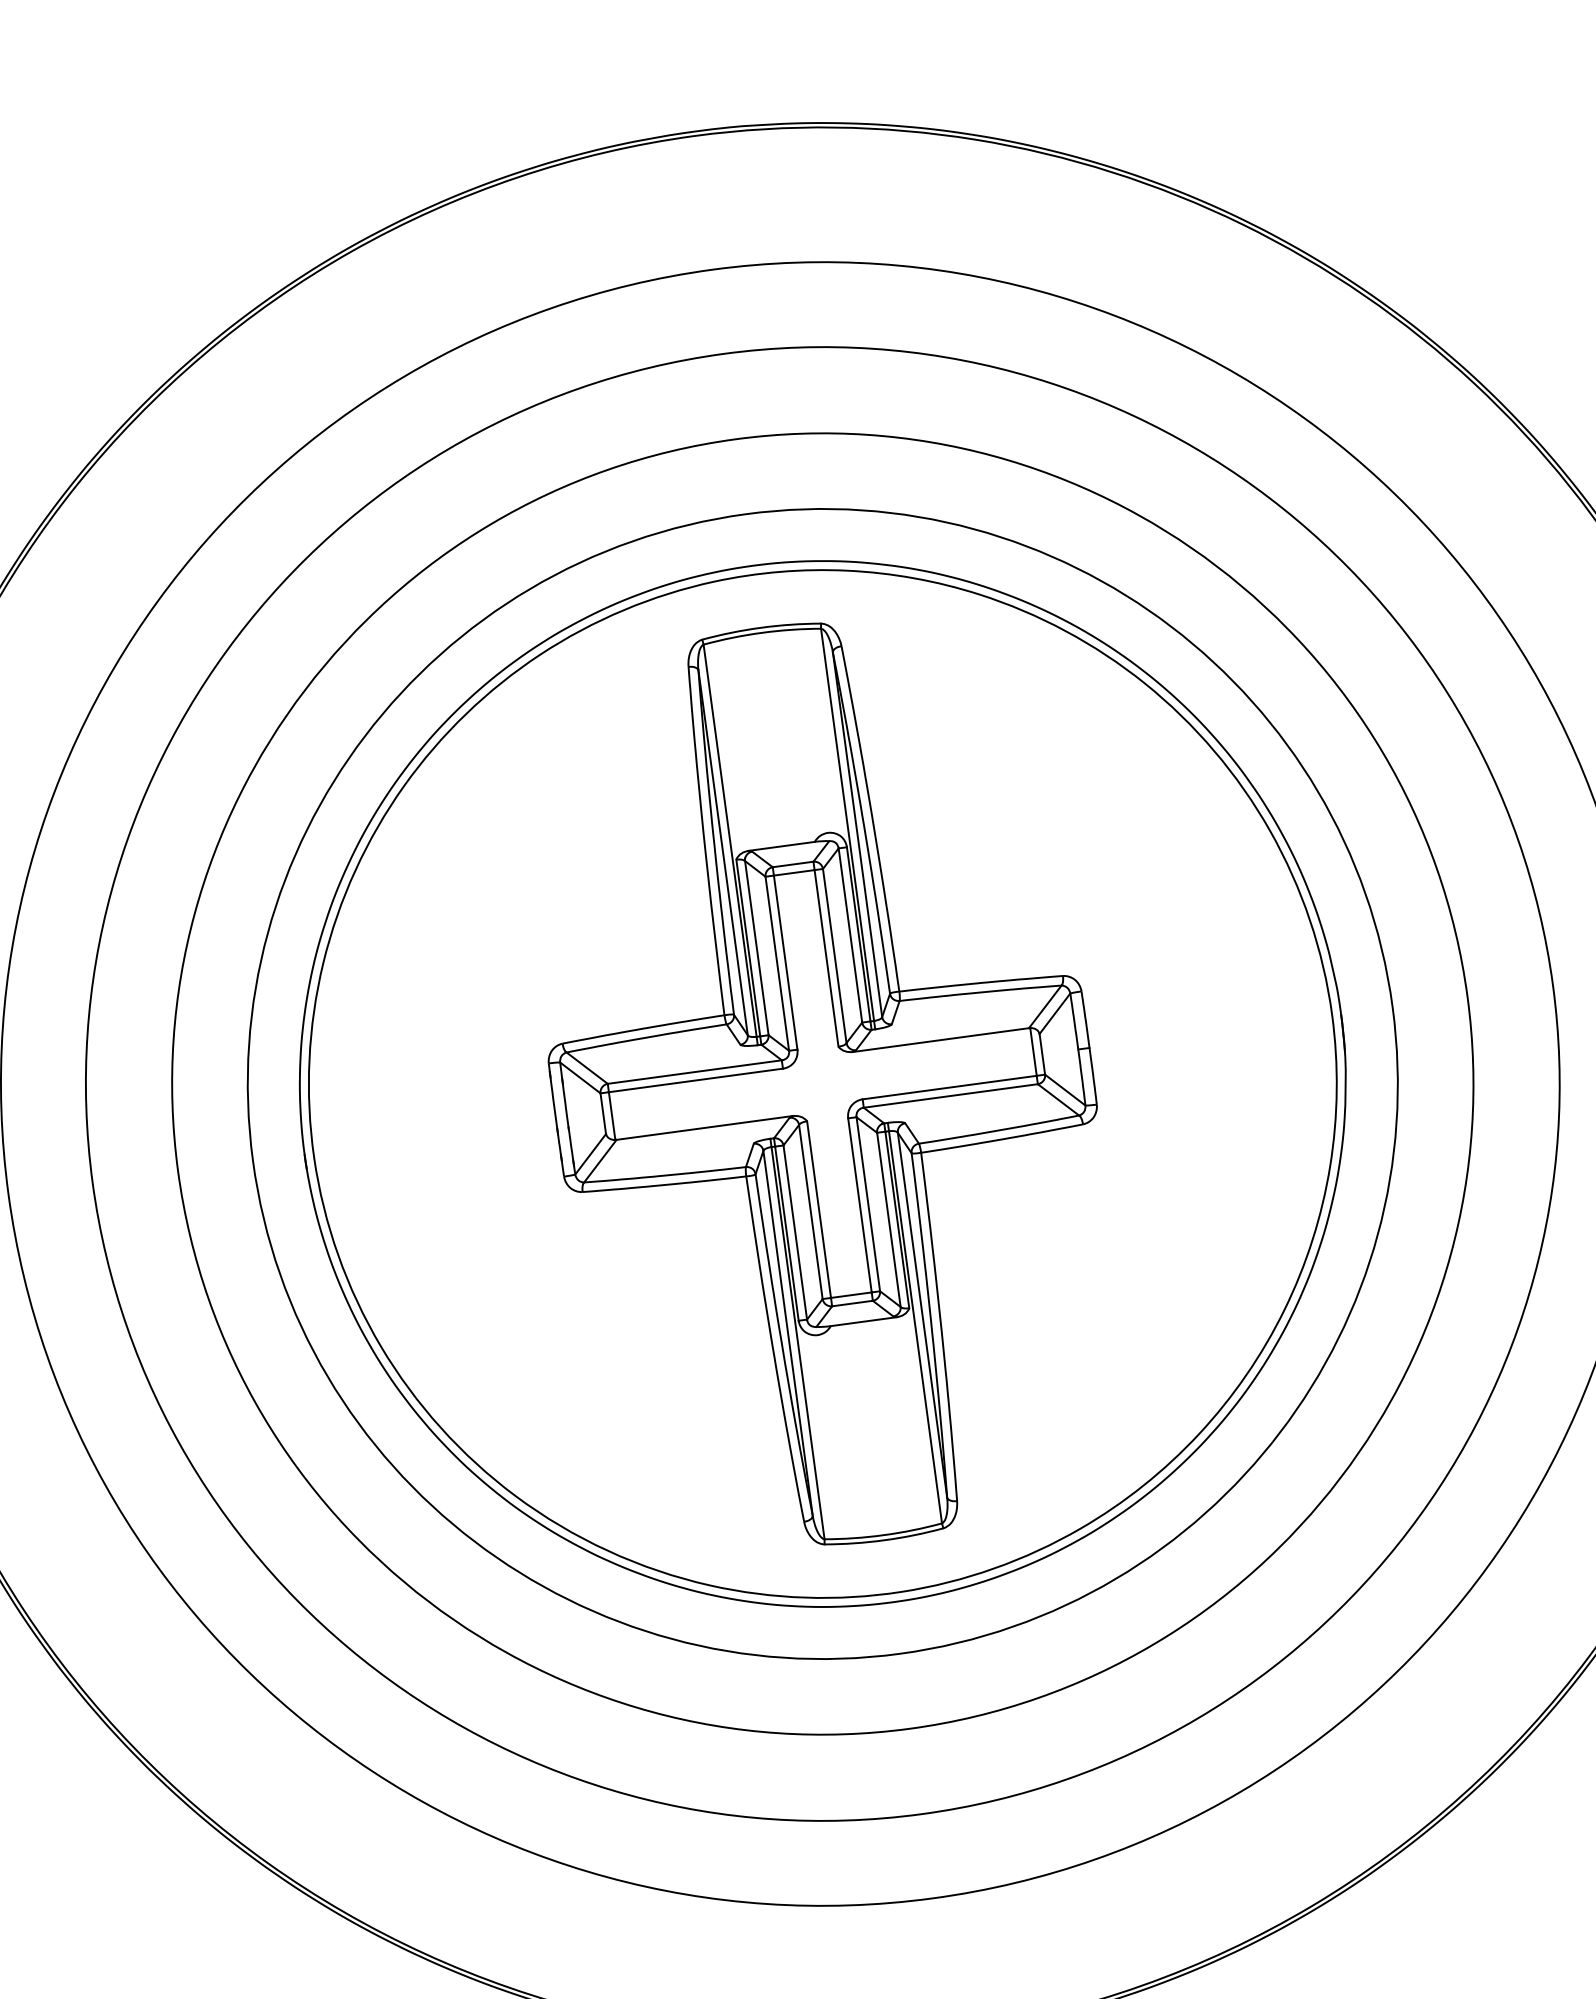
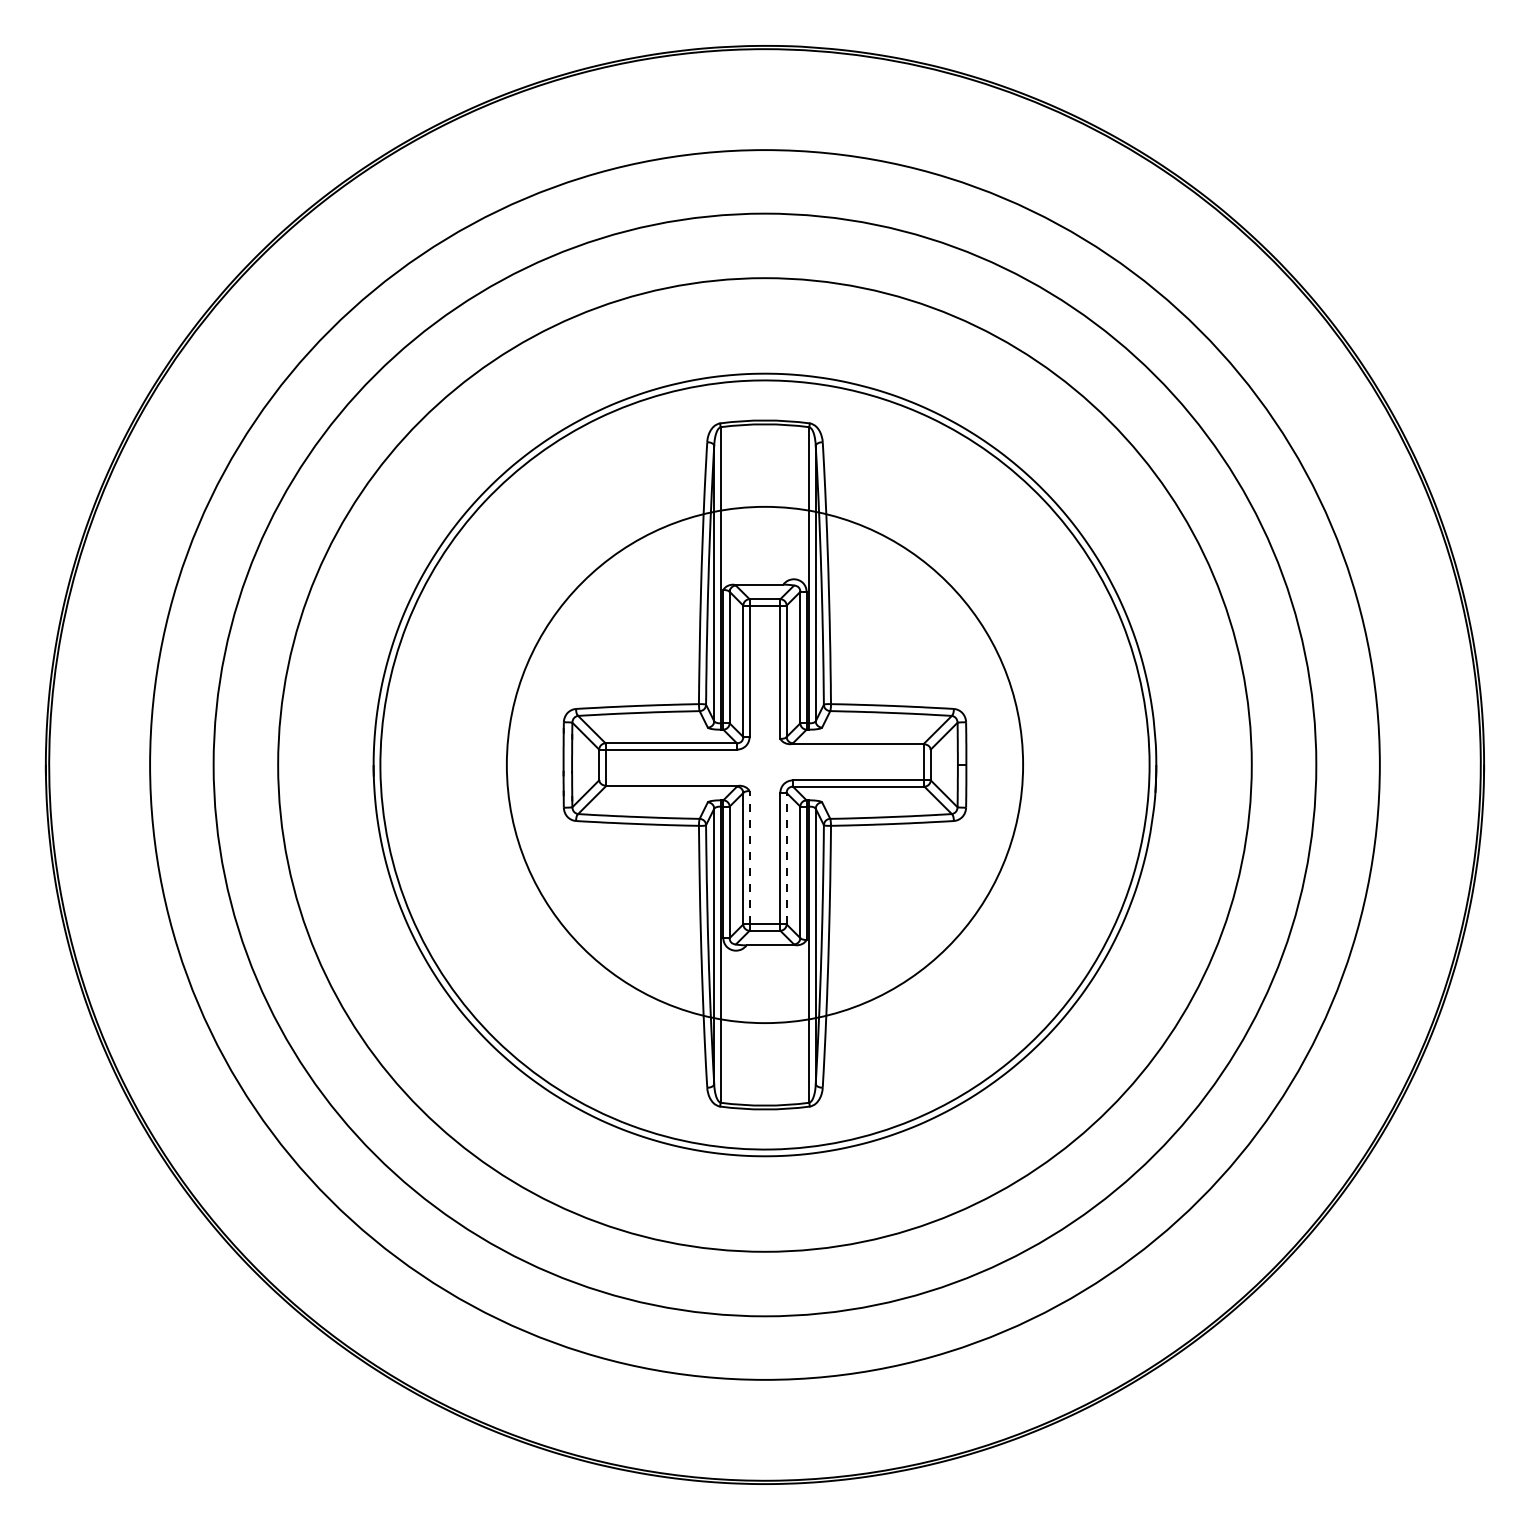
circle: (822, 1083) -> (764, 764), size x0.6
line: (868, 1204) -> (786, 858), solid -> dashed
line: (818, 1209) -> (749, 857), solid -> dashed

